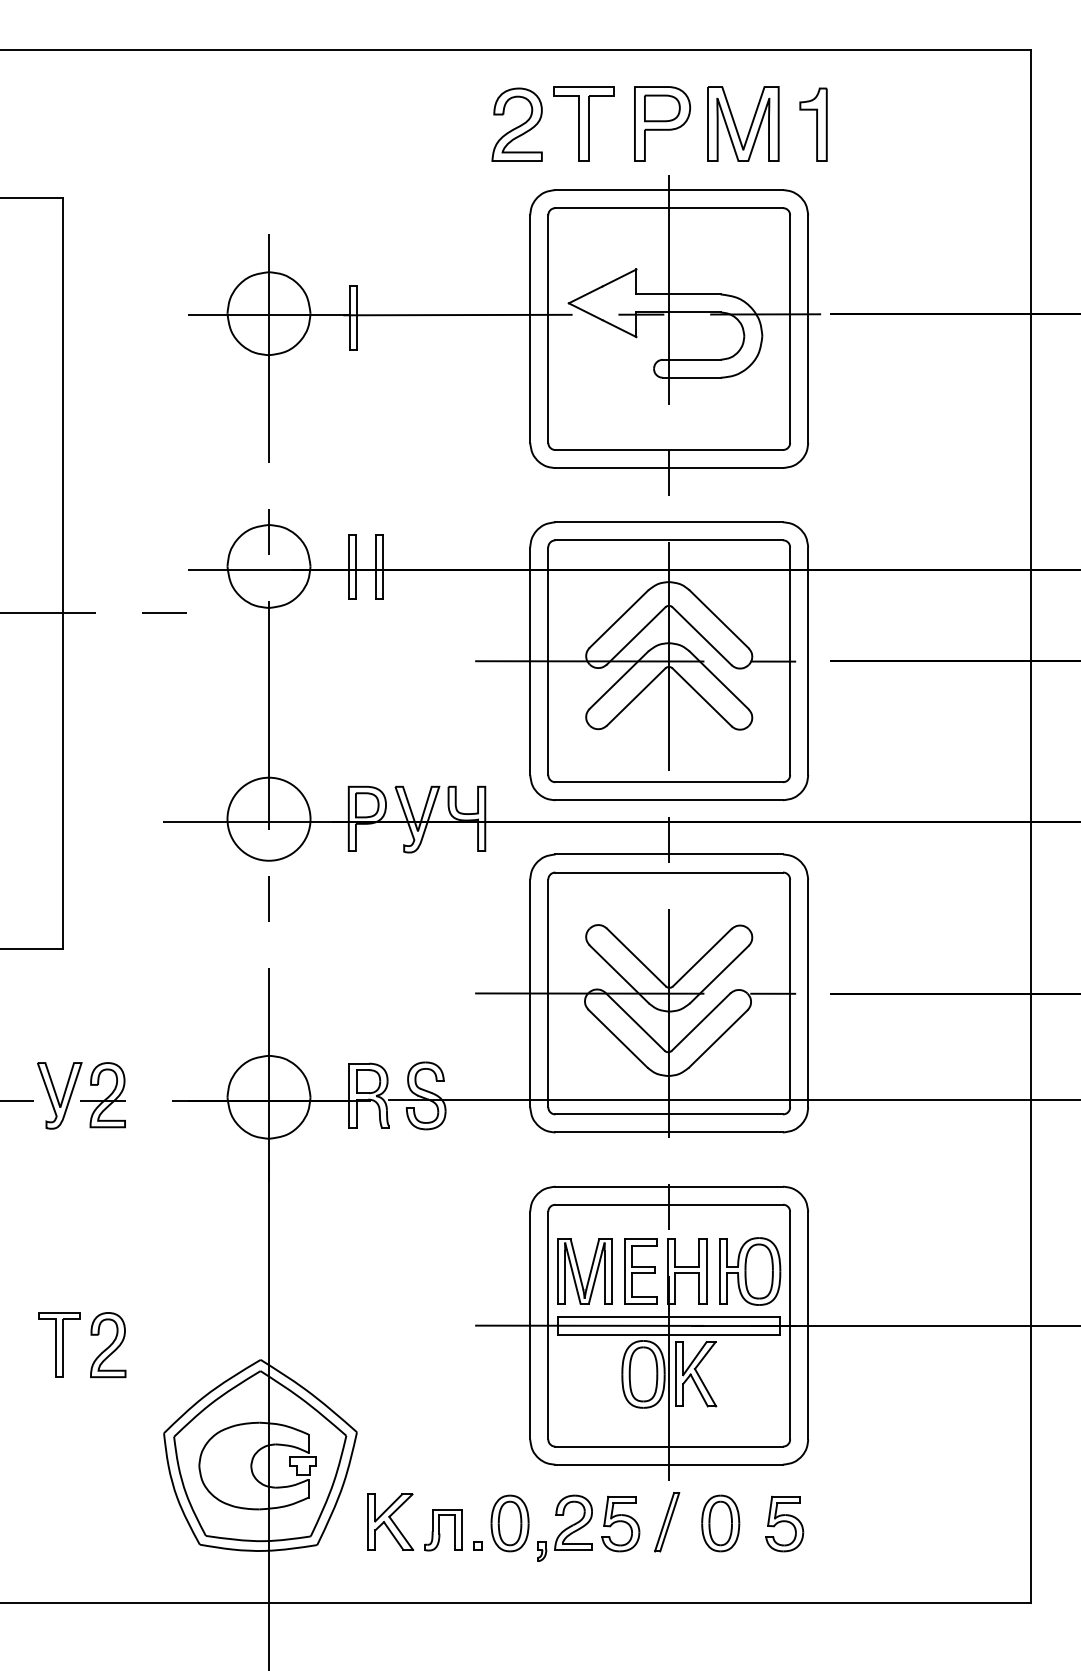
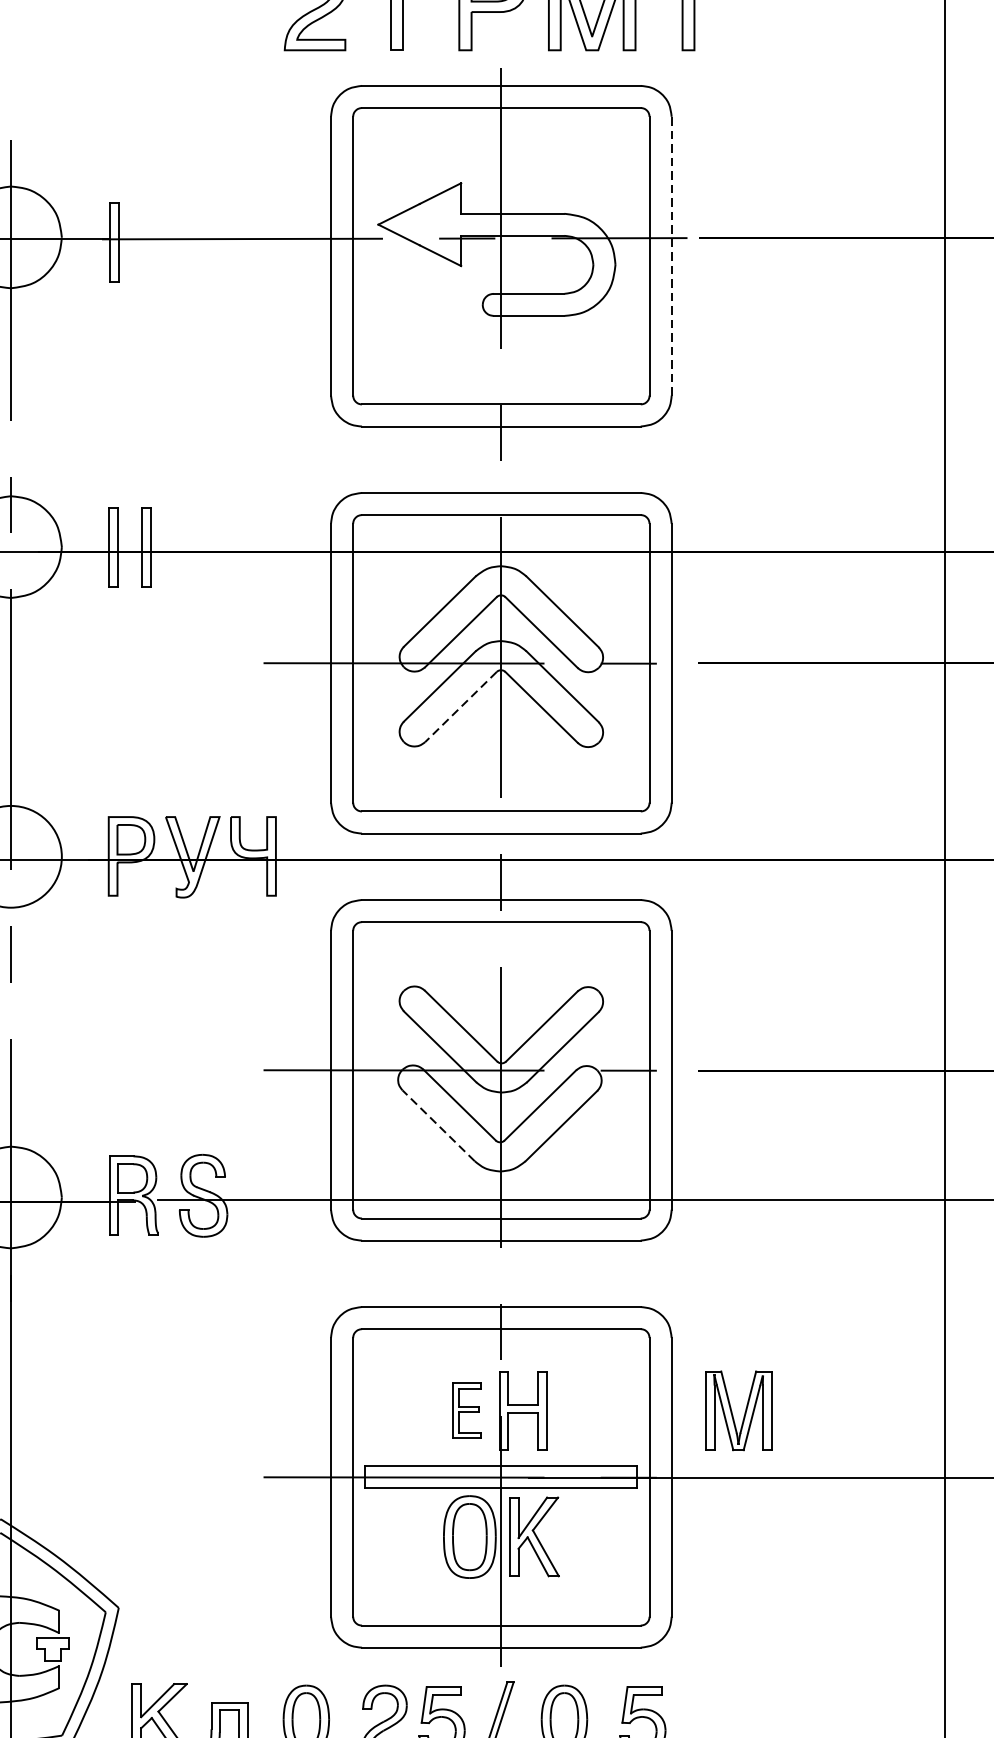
line: (808, 329) -> (672, 256), solid -> dashed
line: (636, 697) -> (461, 707), solid -> dashed
line: (617, 1038) -> (437, 1125), solid -> dashed
part: (584, 1271) -> (738, 1410), moved
part: (640, 1271) -> (466, 1410), size x0.7
part: (750, 1271) -> (600, 1410), removed

